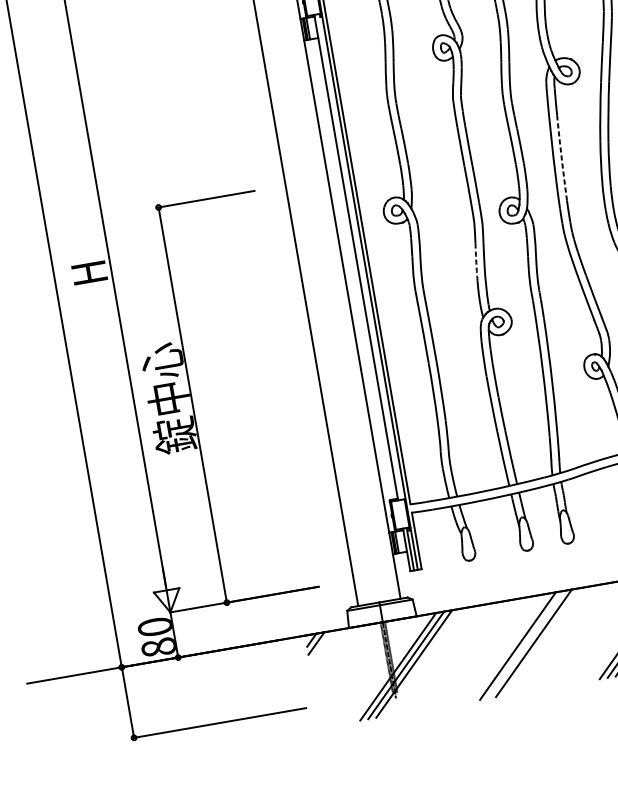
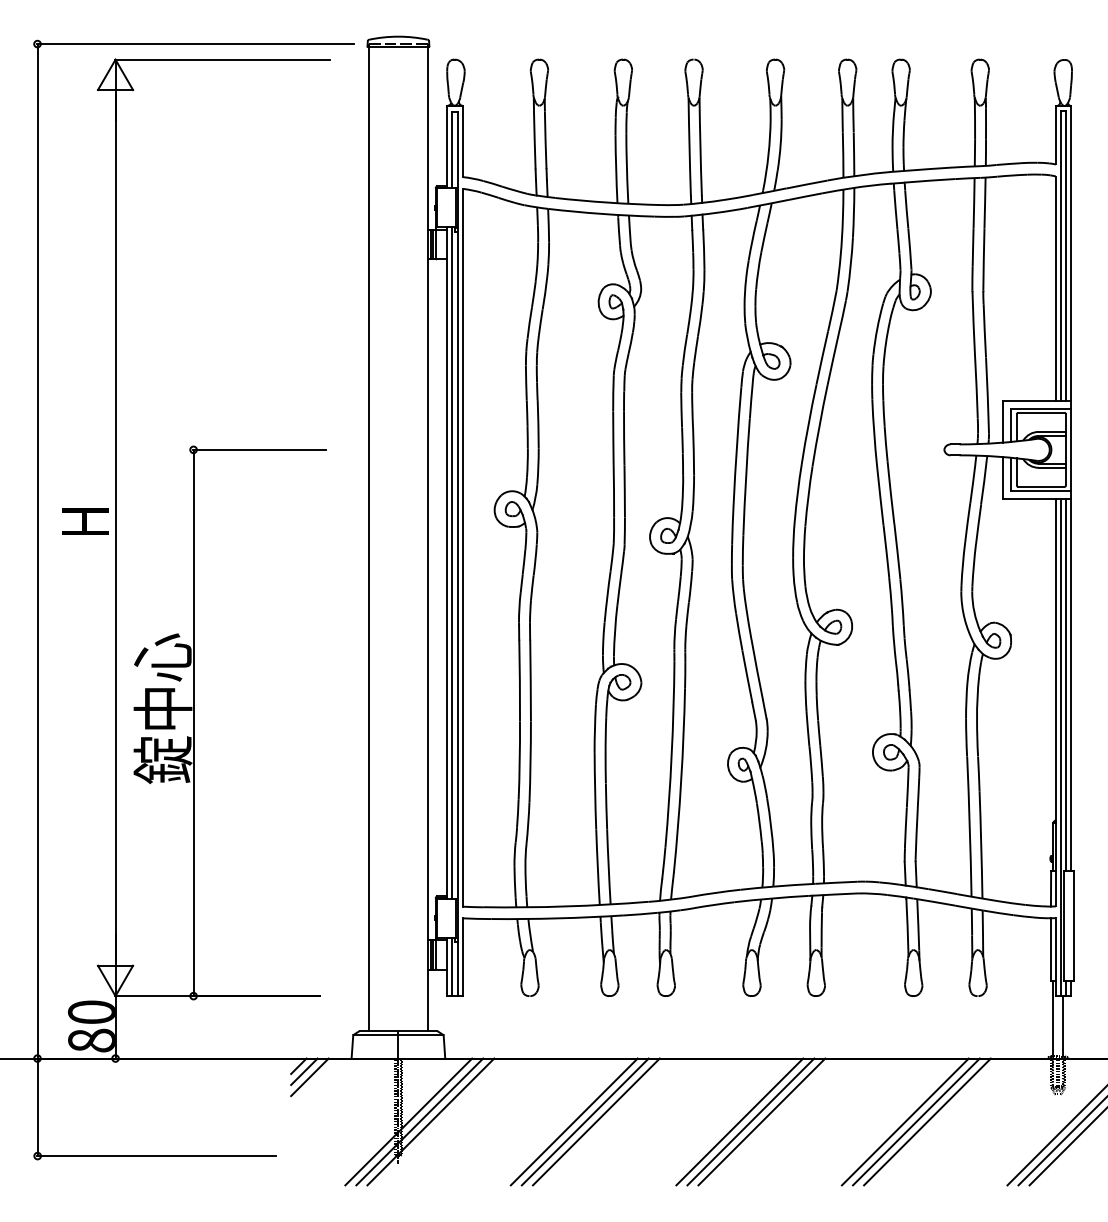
arc: (561, 157) -> (746, 476), dashed -> solid
line: (359, 256) -> (452, 562), added
arc: (476, 262) -> (607, 597), dashed -> solid
line: (525, 644) -> (584, 1121), added
line: (320, 647) -> (309, 1077), added

